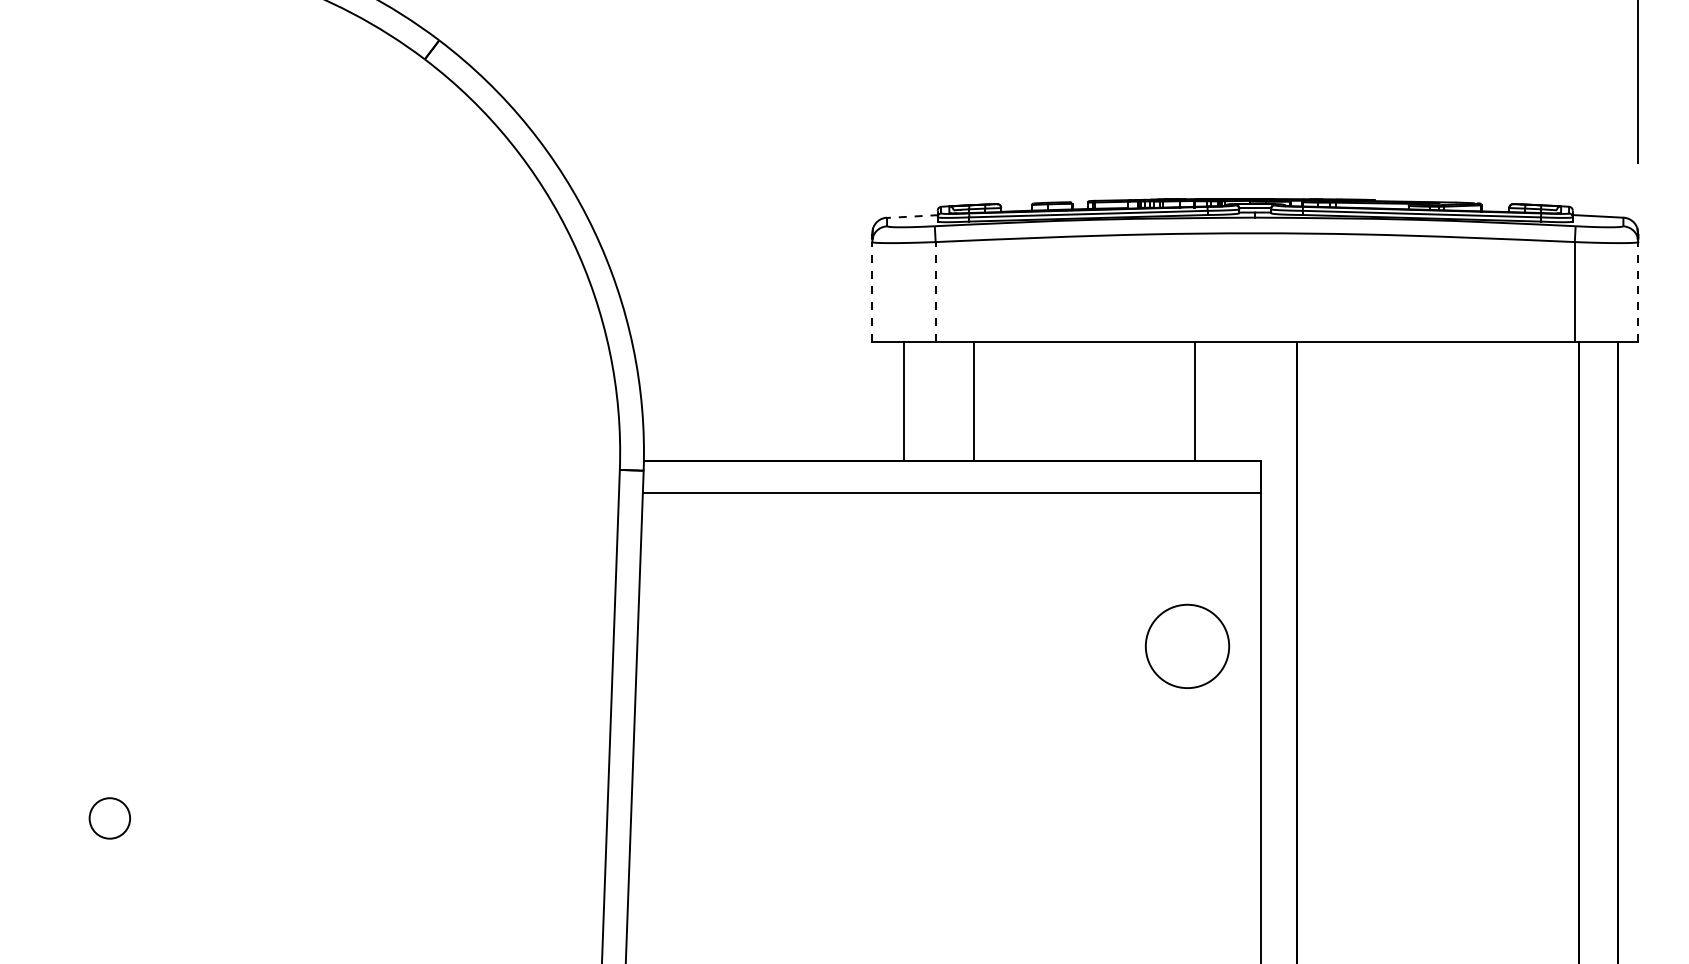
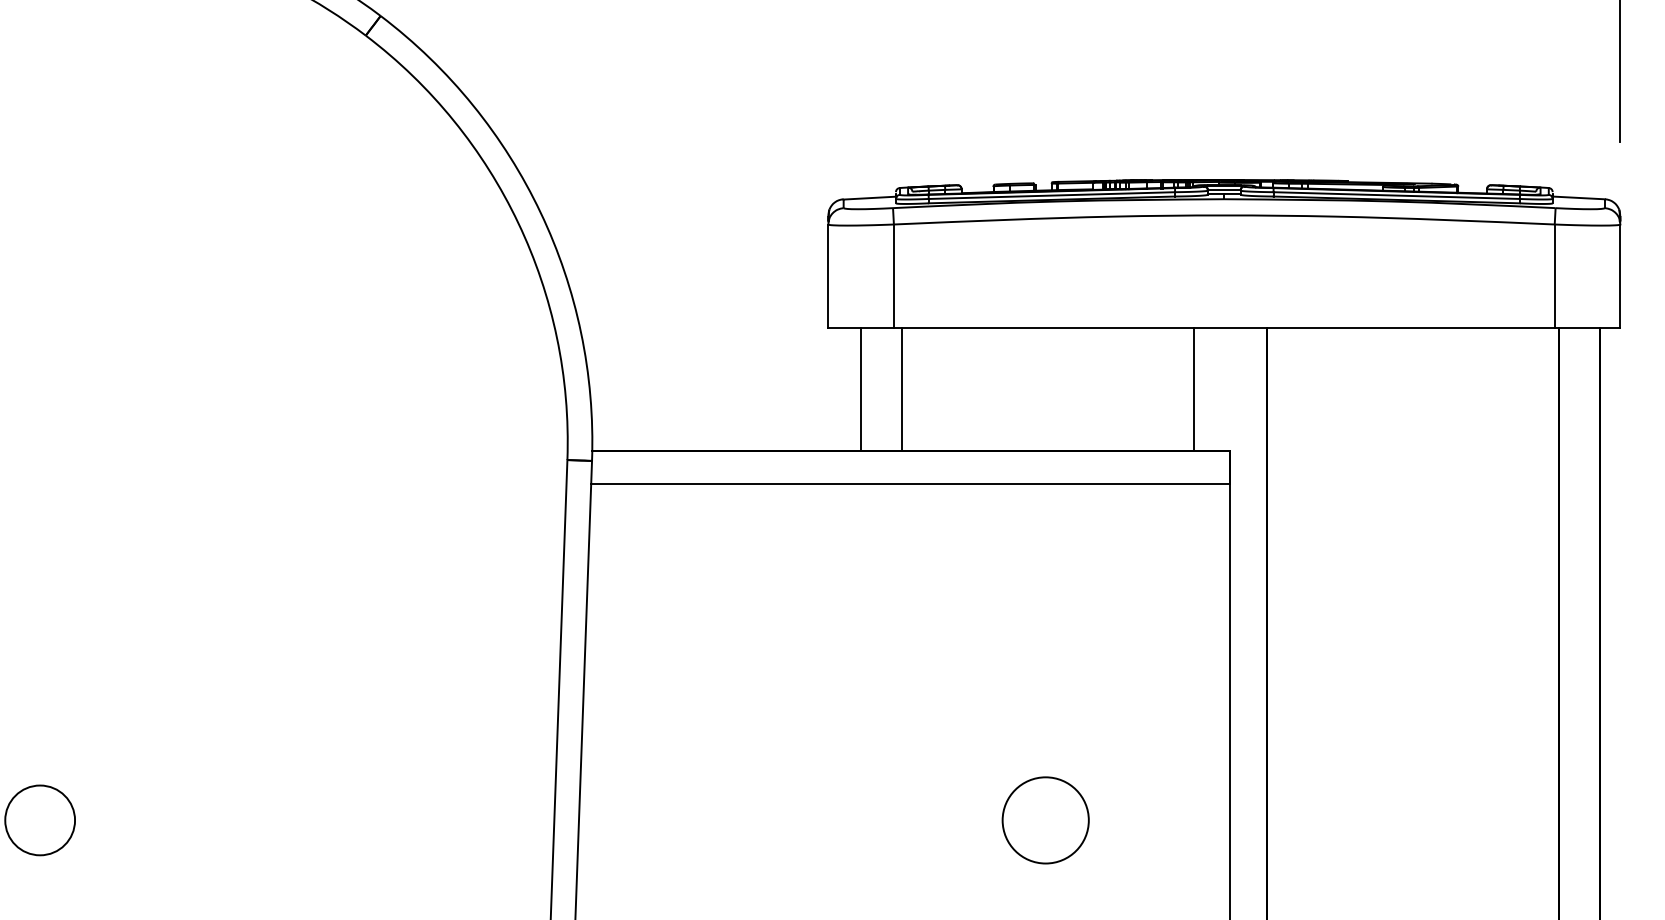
line: (912, 216) -> (869, 198), dashed -> solid
line: (872, 292) -> (828, 276), dashed -> solid
line: (935, 292) -> (893, 276), dashed -> solid
line: (1638, 292) -> (1620, 276), dashed -> solid
line: (973, 401) -> (902, 389), moved
line: (1195, 401) -> (1193, 389), moved
circle: (1187, 645) -> (1045, 819), moved
circle: (109, 818) -> (39, 820), size x1.67

